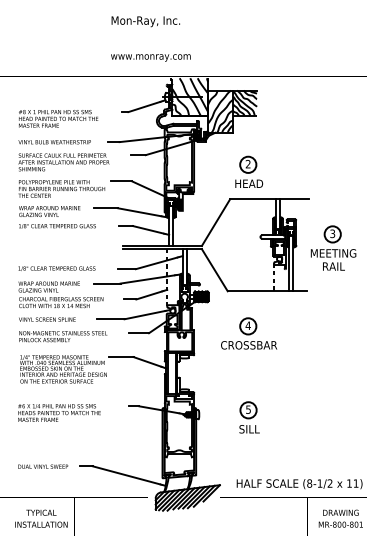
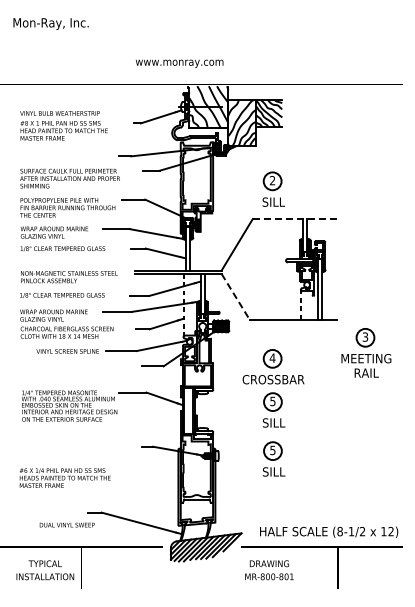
text: (145, 21) -> (50, 23), moved
text: (150, 57) -> (179, 63), moved
text: (54, 142) -> (59, 113), moved
text: (249, 183) -> (273, 201), HEAD -> SILL
line: (269, 199) -> (296, 219), solid -> dashed
part: (333, 247) -> (366, 352), moved
line: (215, 270) -> (236, 297), solid -> dashed
text: (47, 319) -> (67, 351), moved
text: (63, 336) -> (69, 277), moved
part: (249, 372) -> (274, 409), added
text: (58, 412) -> (64, 477), moved
text: (42, 466) -> (66, 524), moved
text: (355, 483) -> (390, 531), 11) -> 12)
text: (340, 518) -> (269, 570), moved

